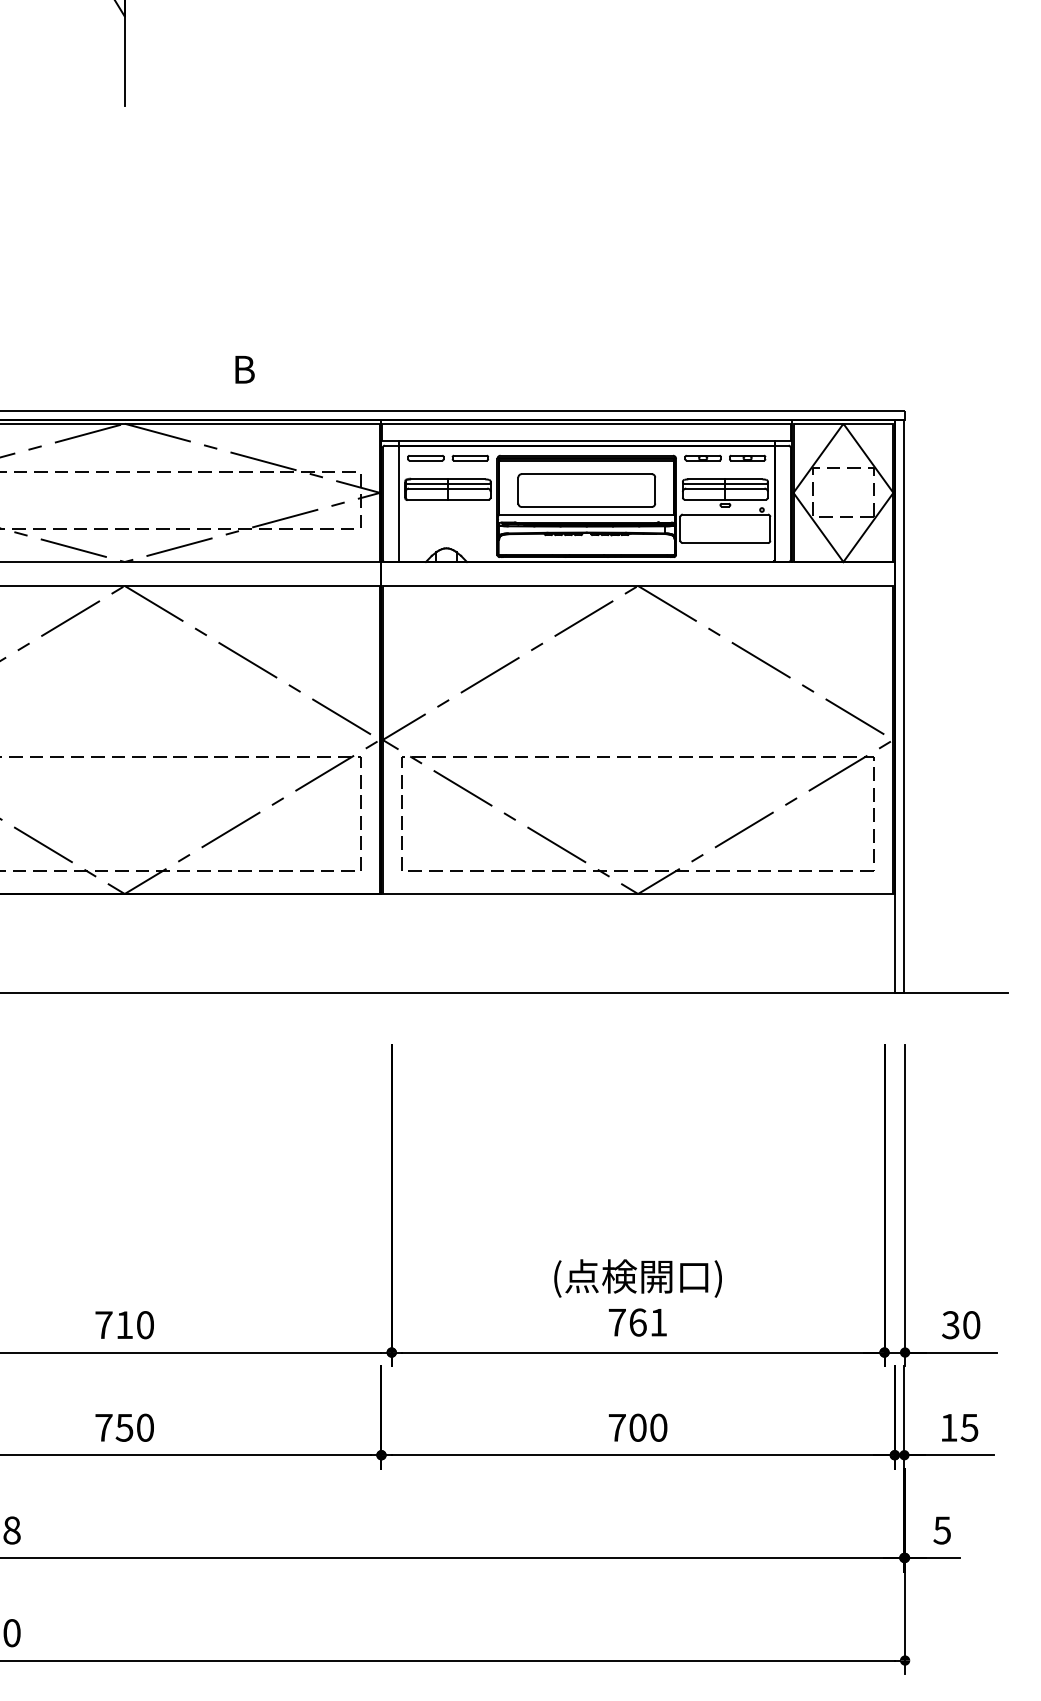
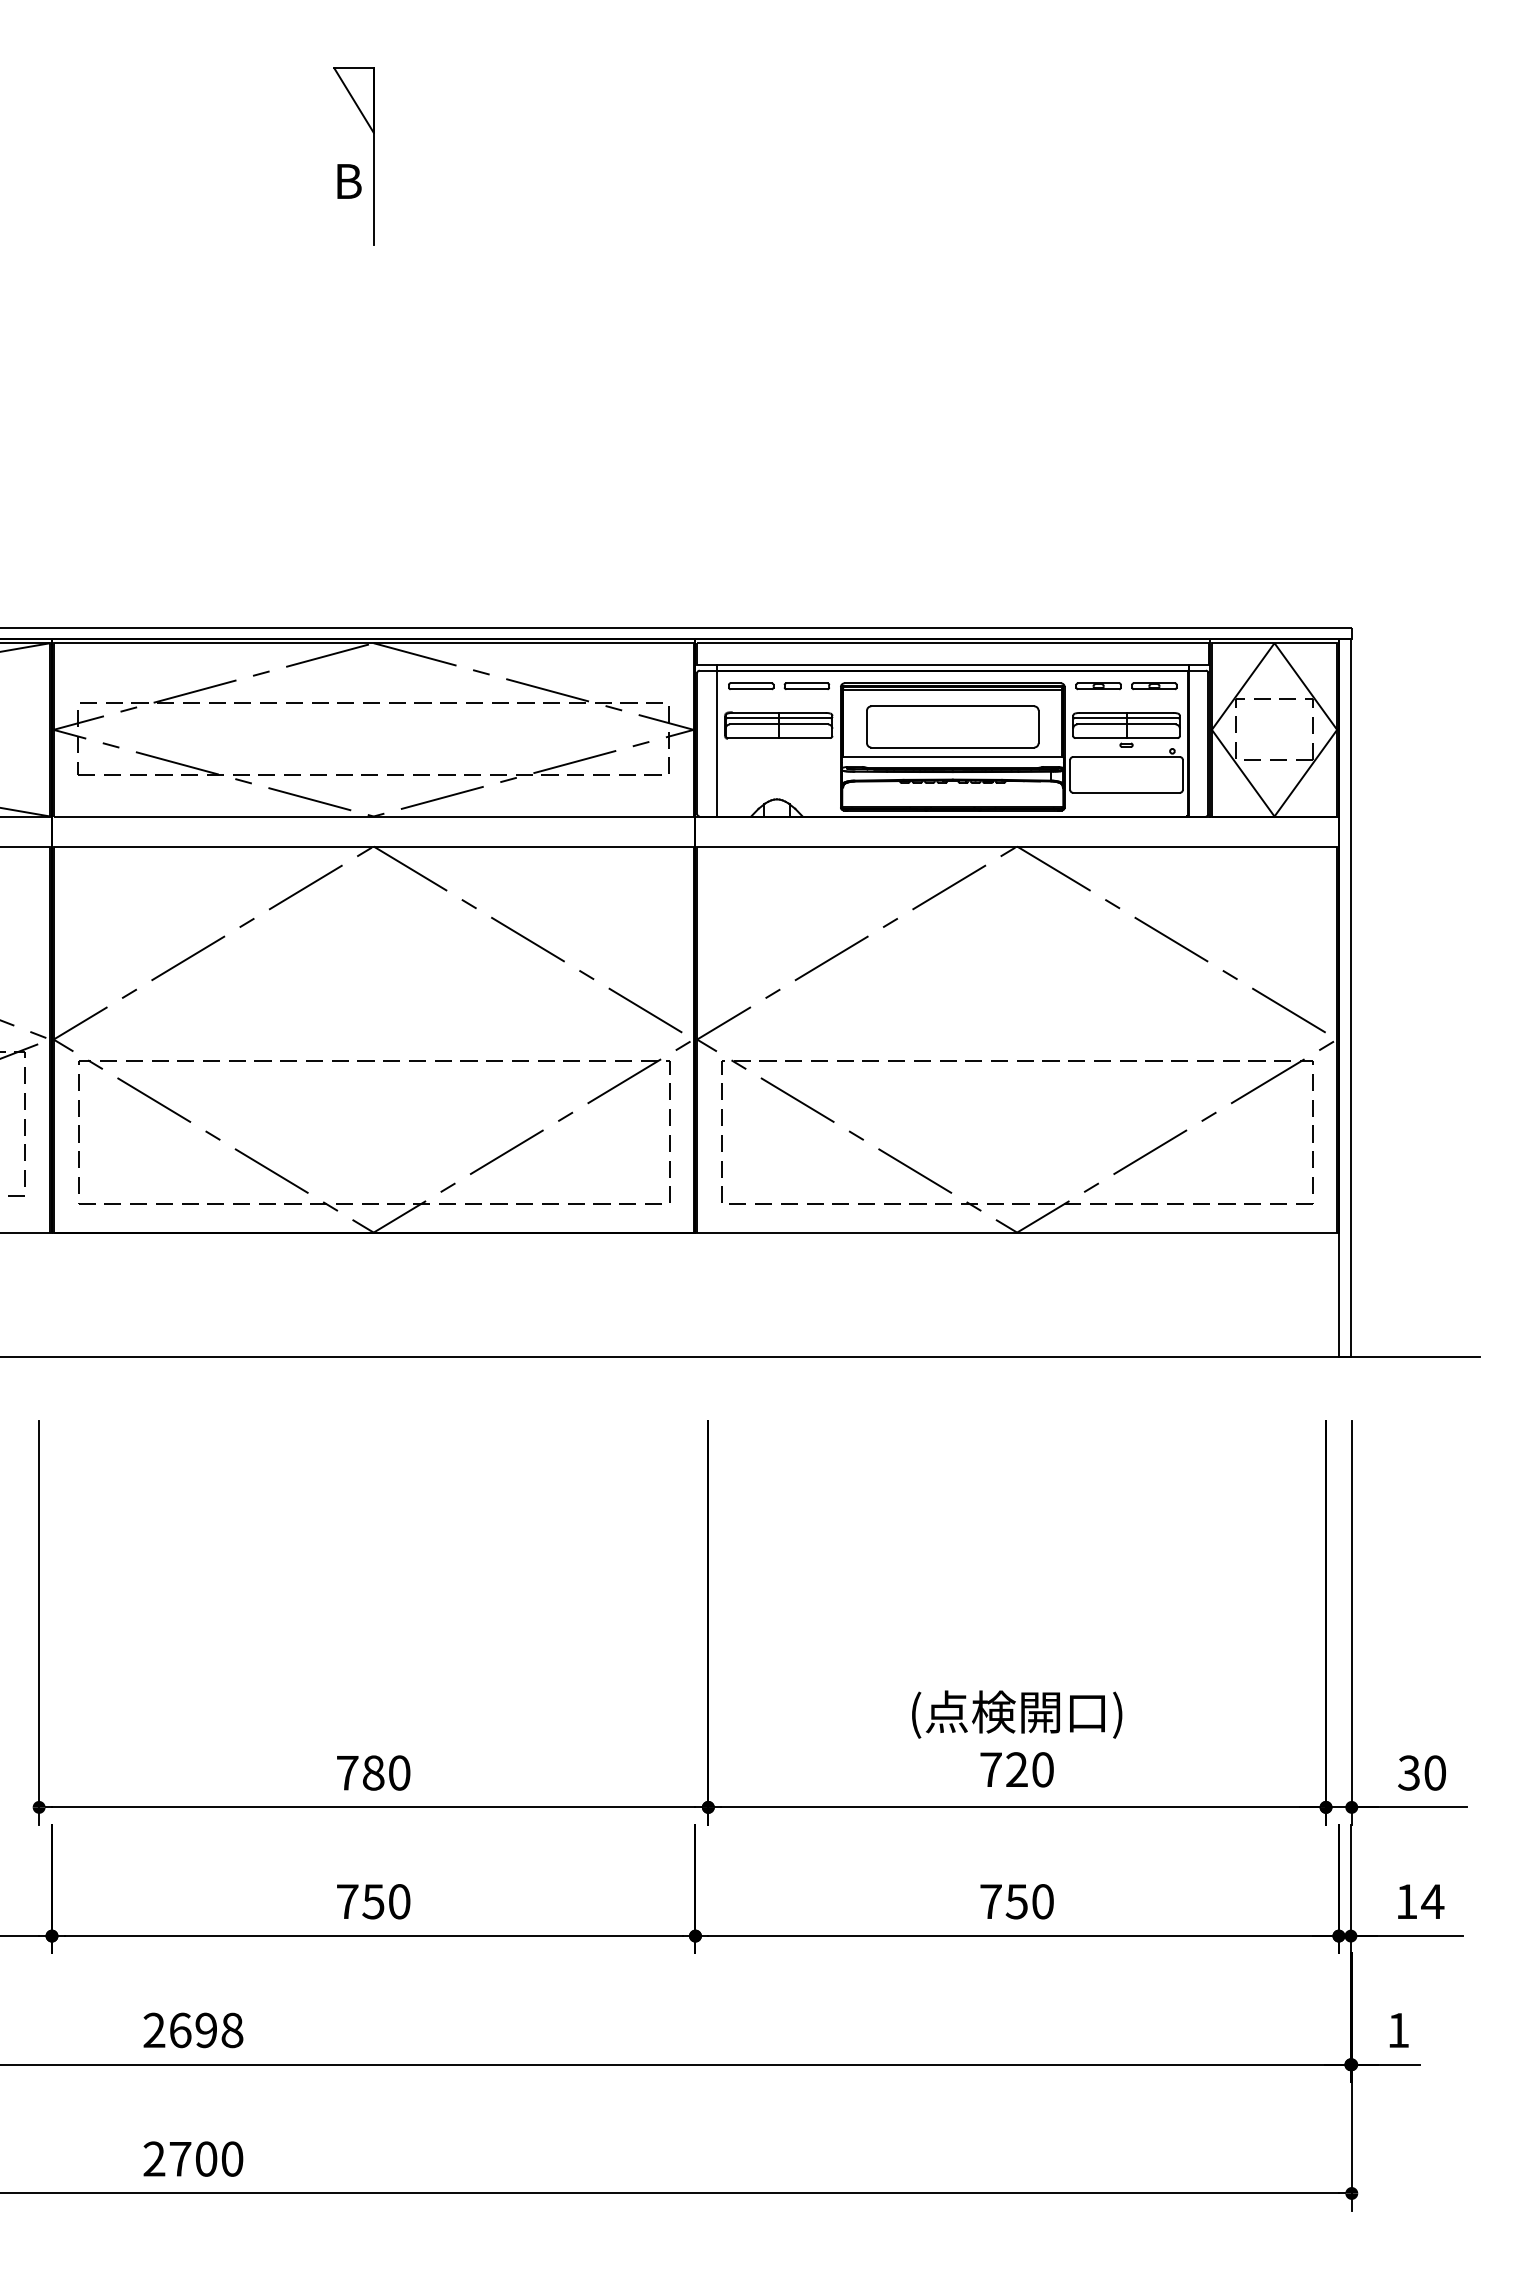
text: (245, 369) -> (349, 181), moved
text: (647, 1322) -> (1029, 1769), 761 -> 720
text: (124, 1324) -> (373, 1772), 710 -> 780
text: (637, 1427) -> (1016, 1901), 700 -> 750
text: (969, 1427) -> (1432, 1901), 15 -> 14
text: (942, 1530) -> (1398, 2030), 5 -> 1

